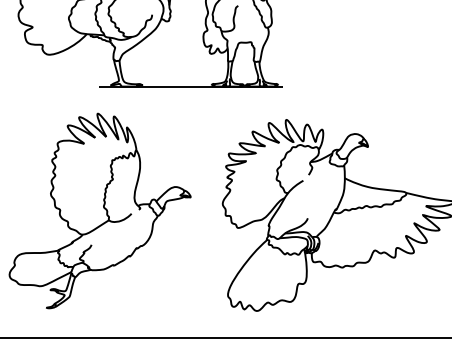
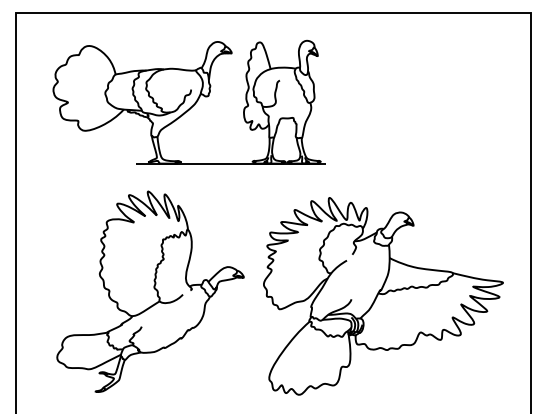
part: (100, 210) -> (150, 291), moved

